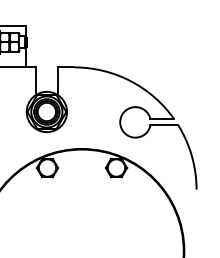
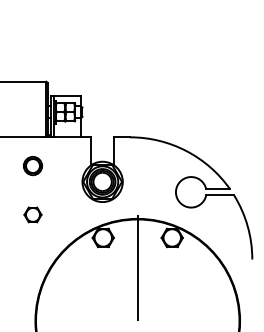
line: (81, 192) -> (137, 262), added

